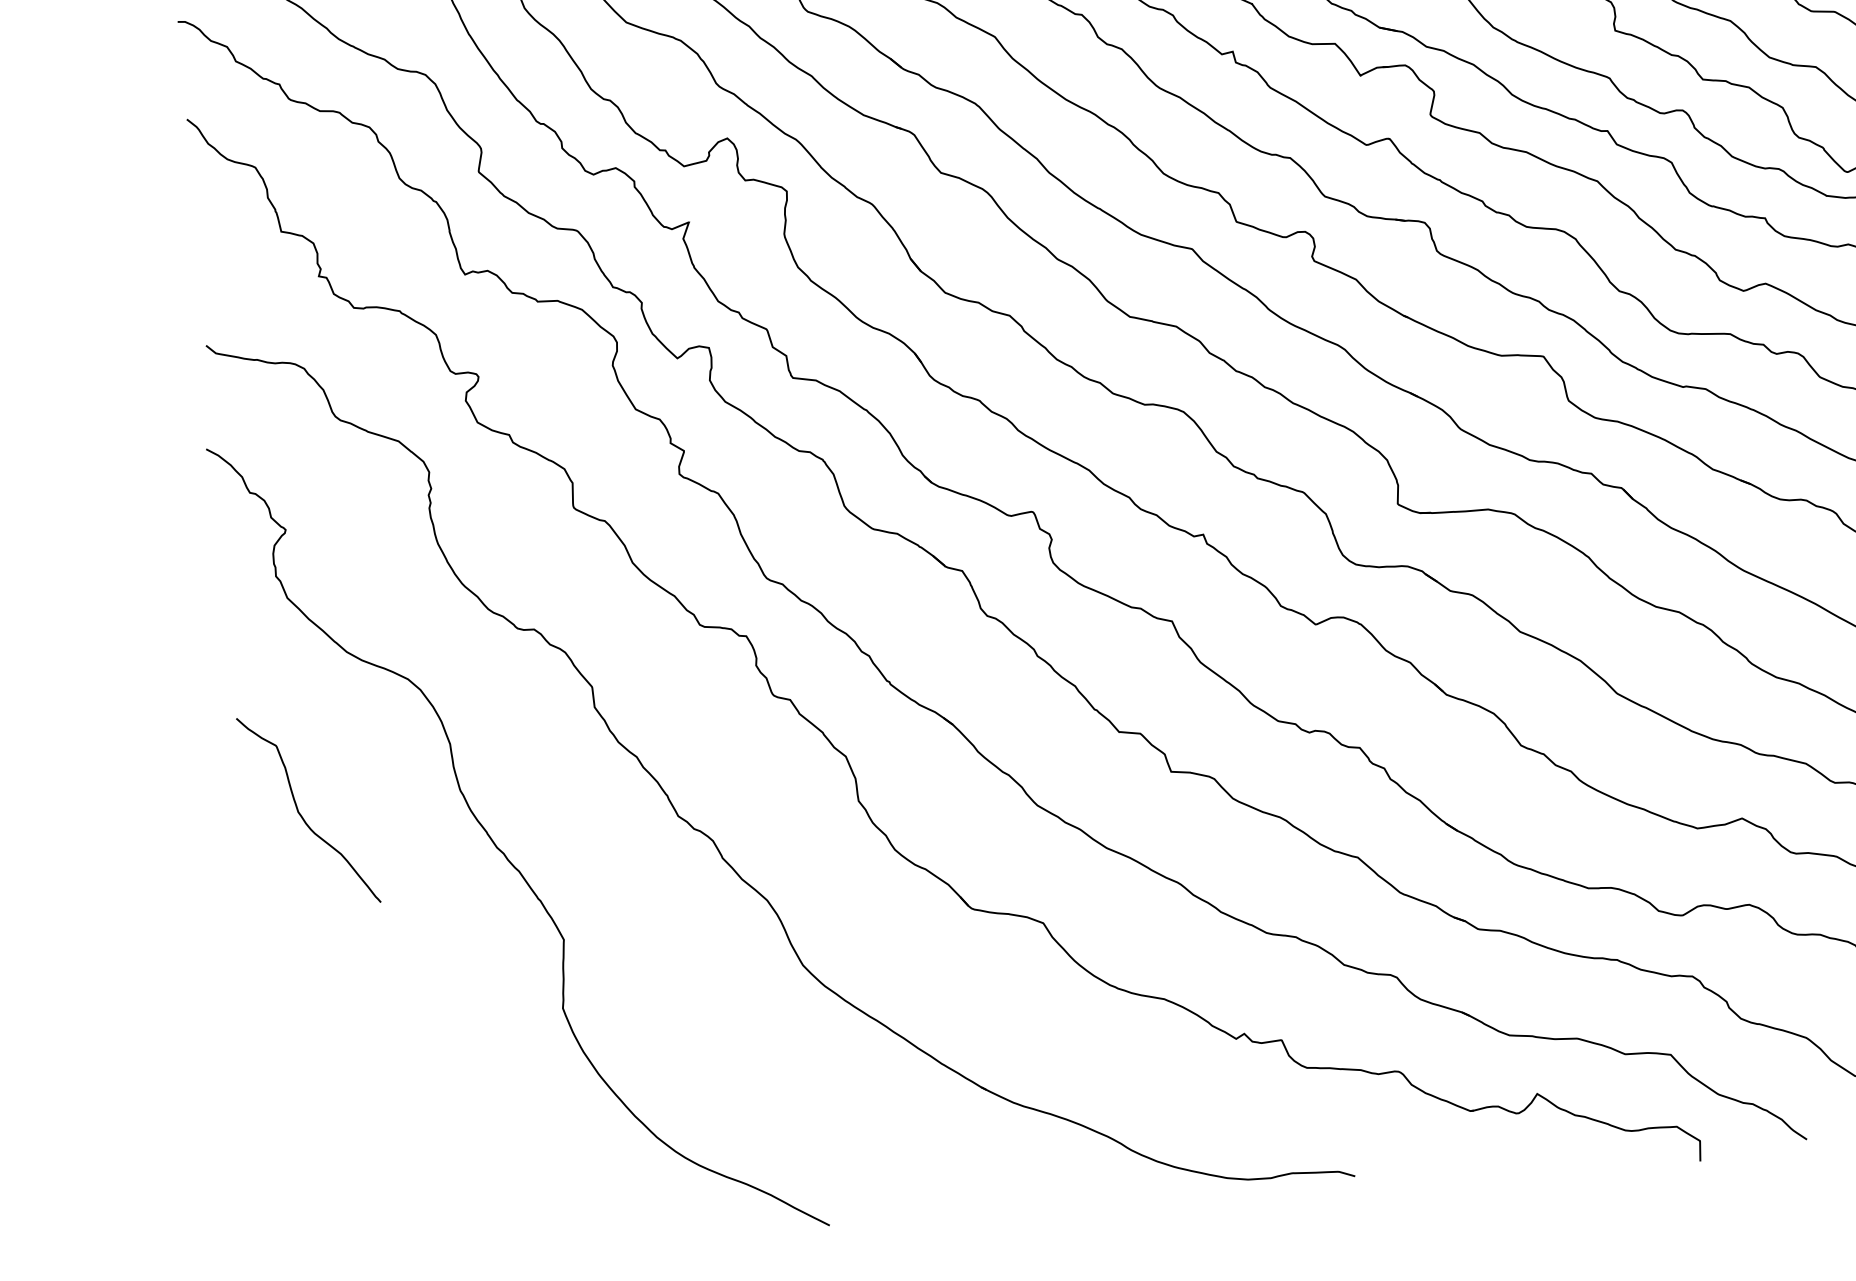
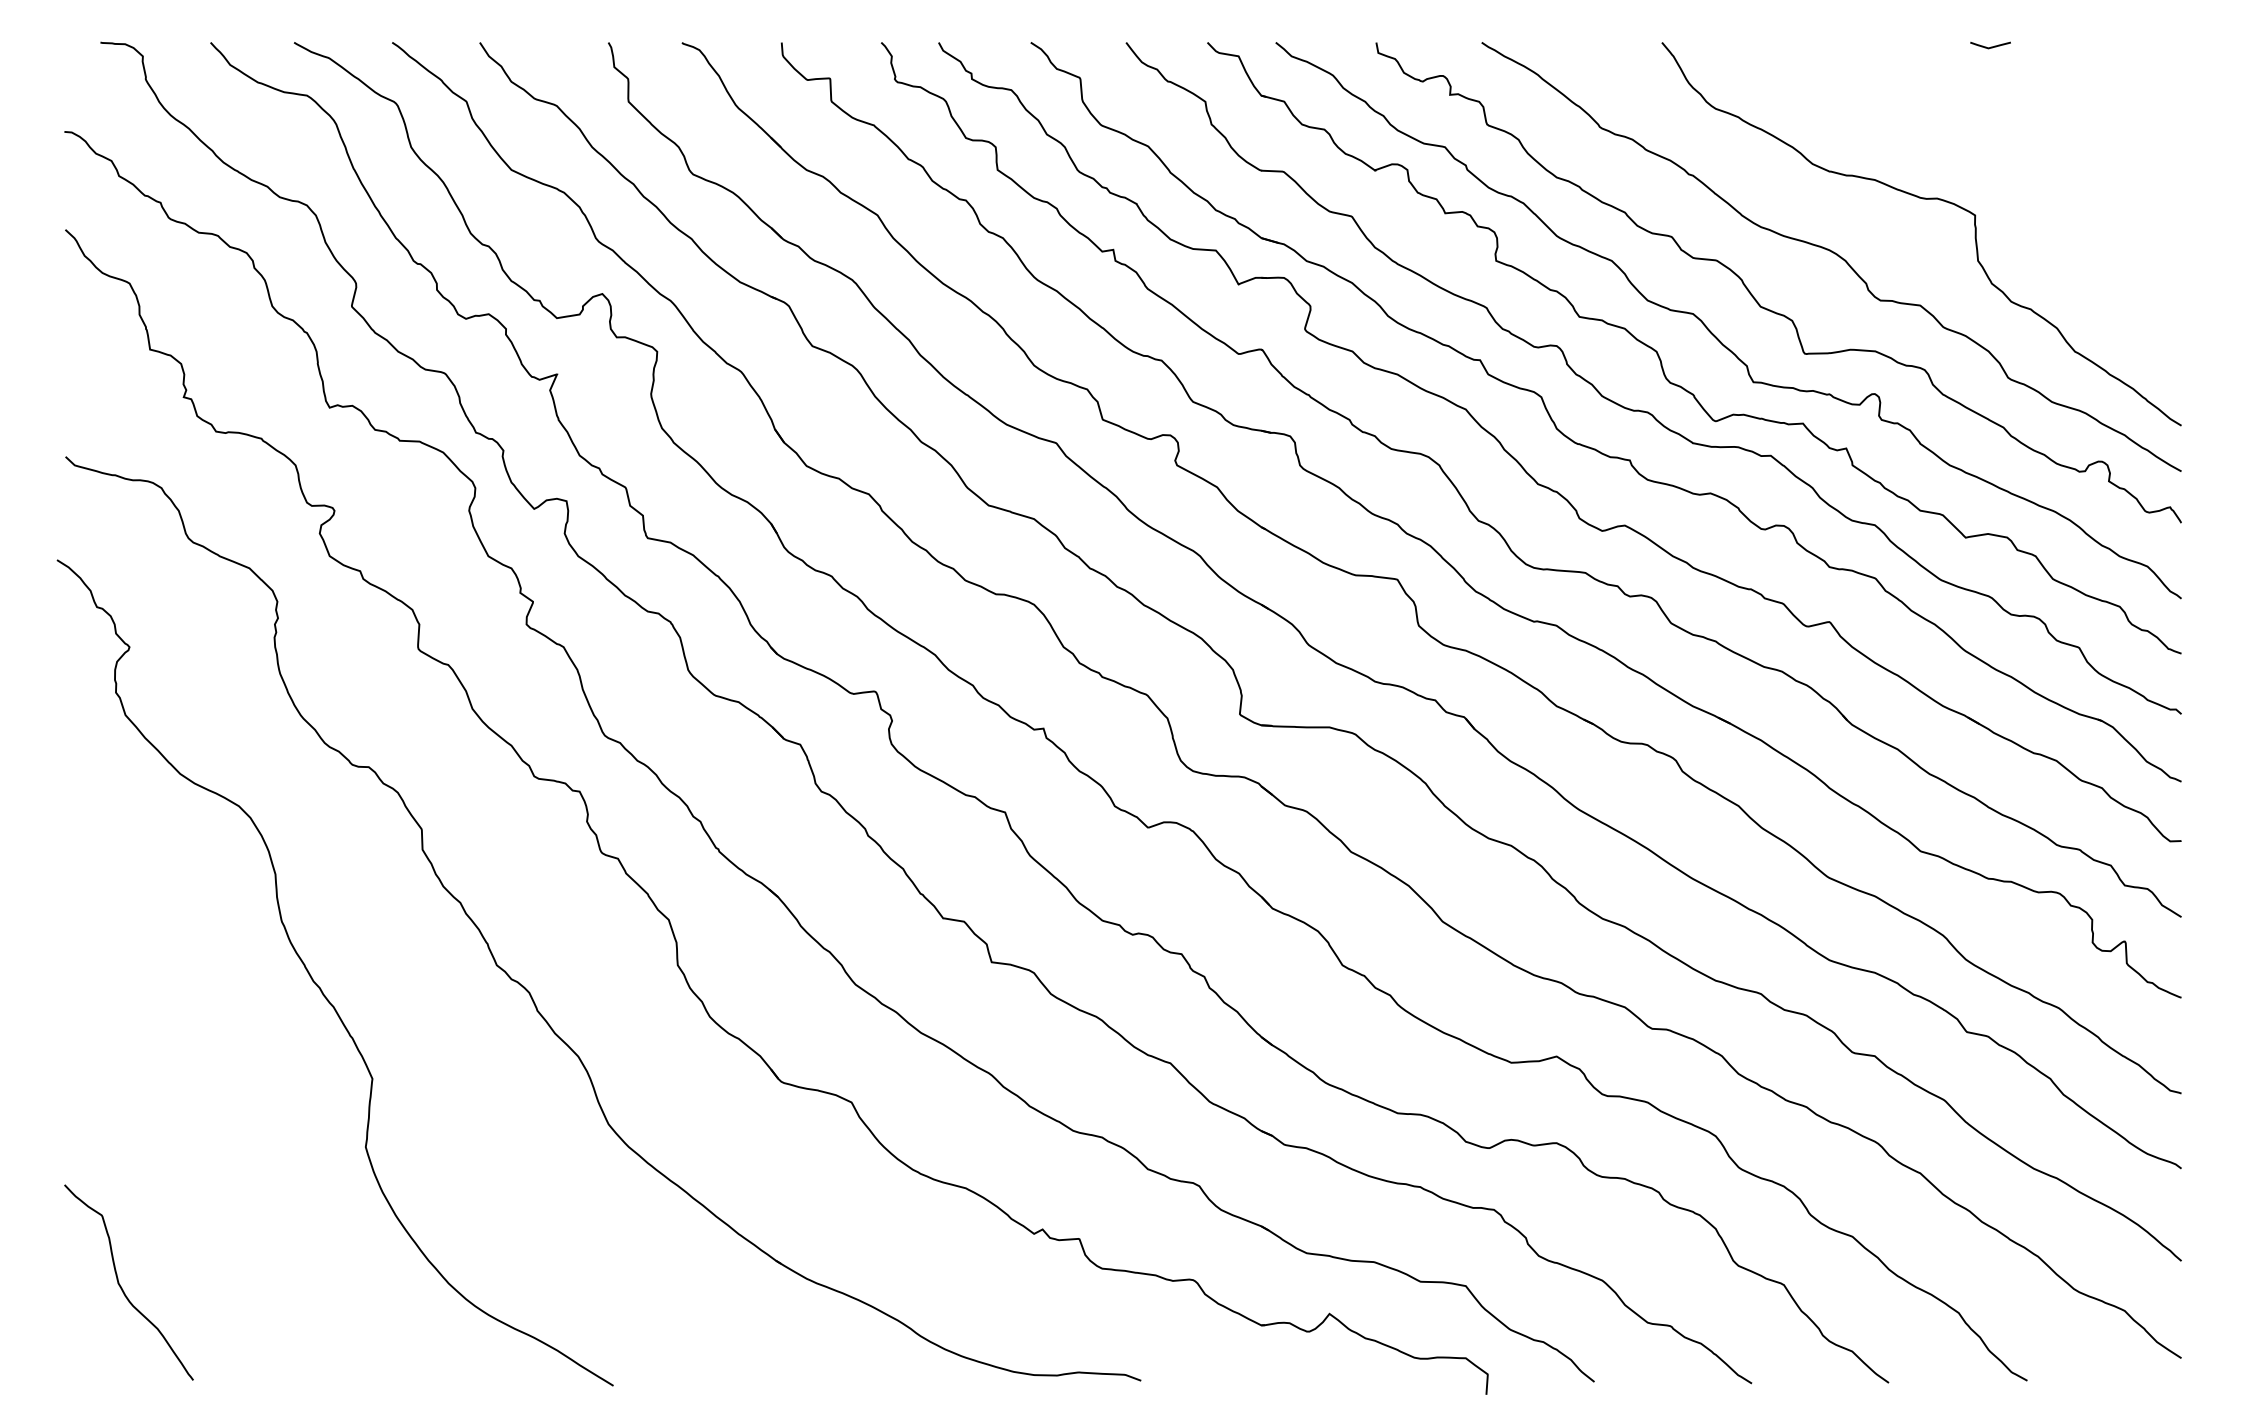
curve: (301, 814) -> (121, 1286), moved

